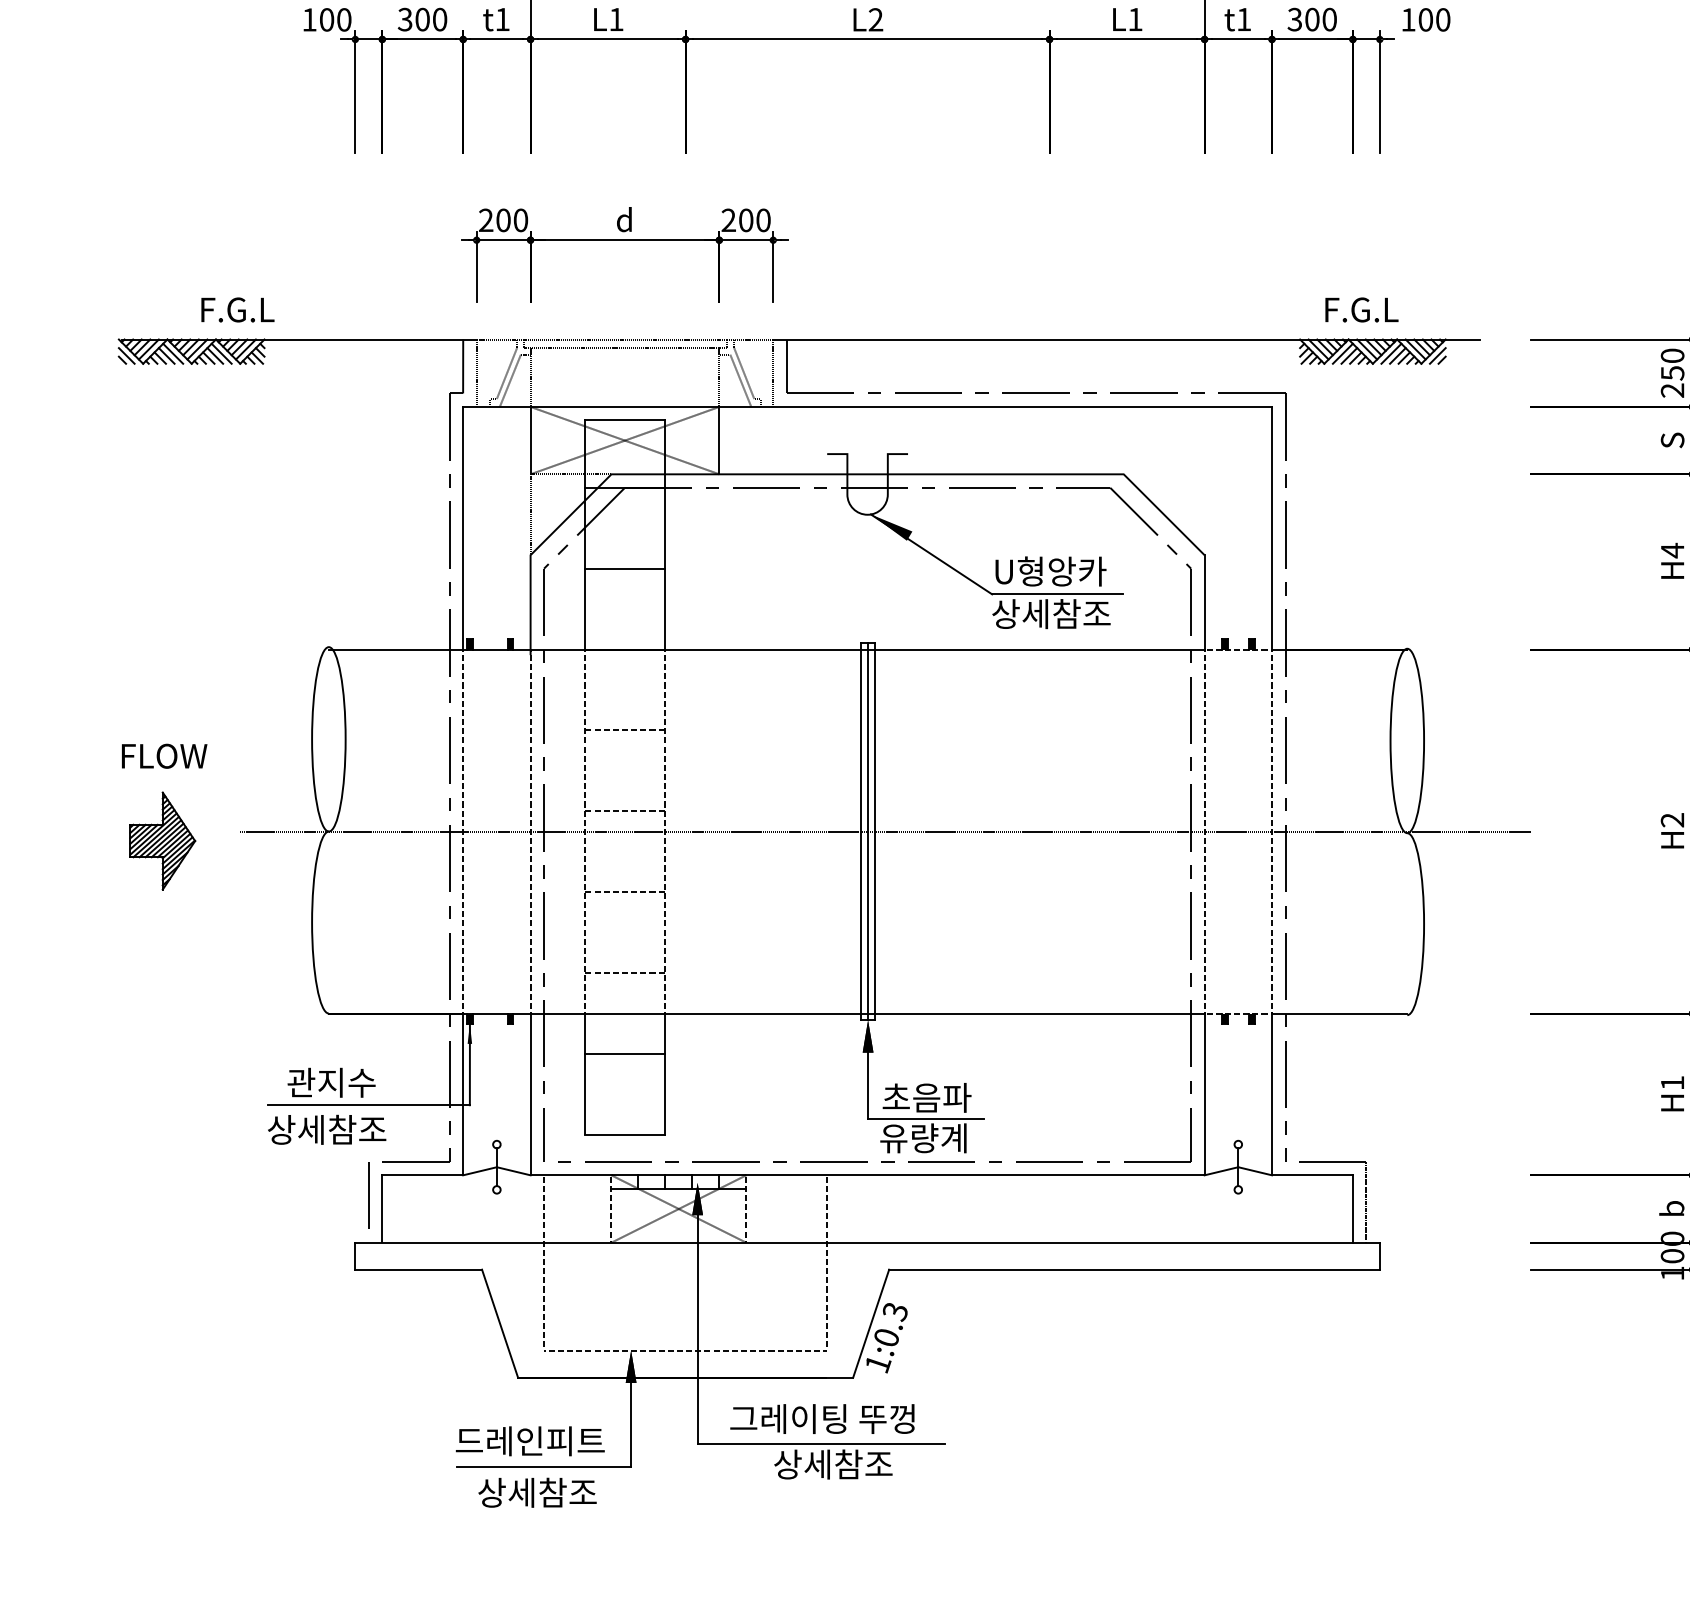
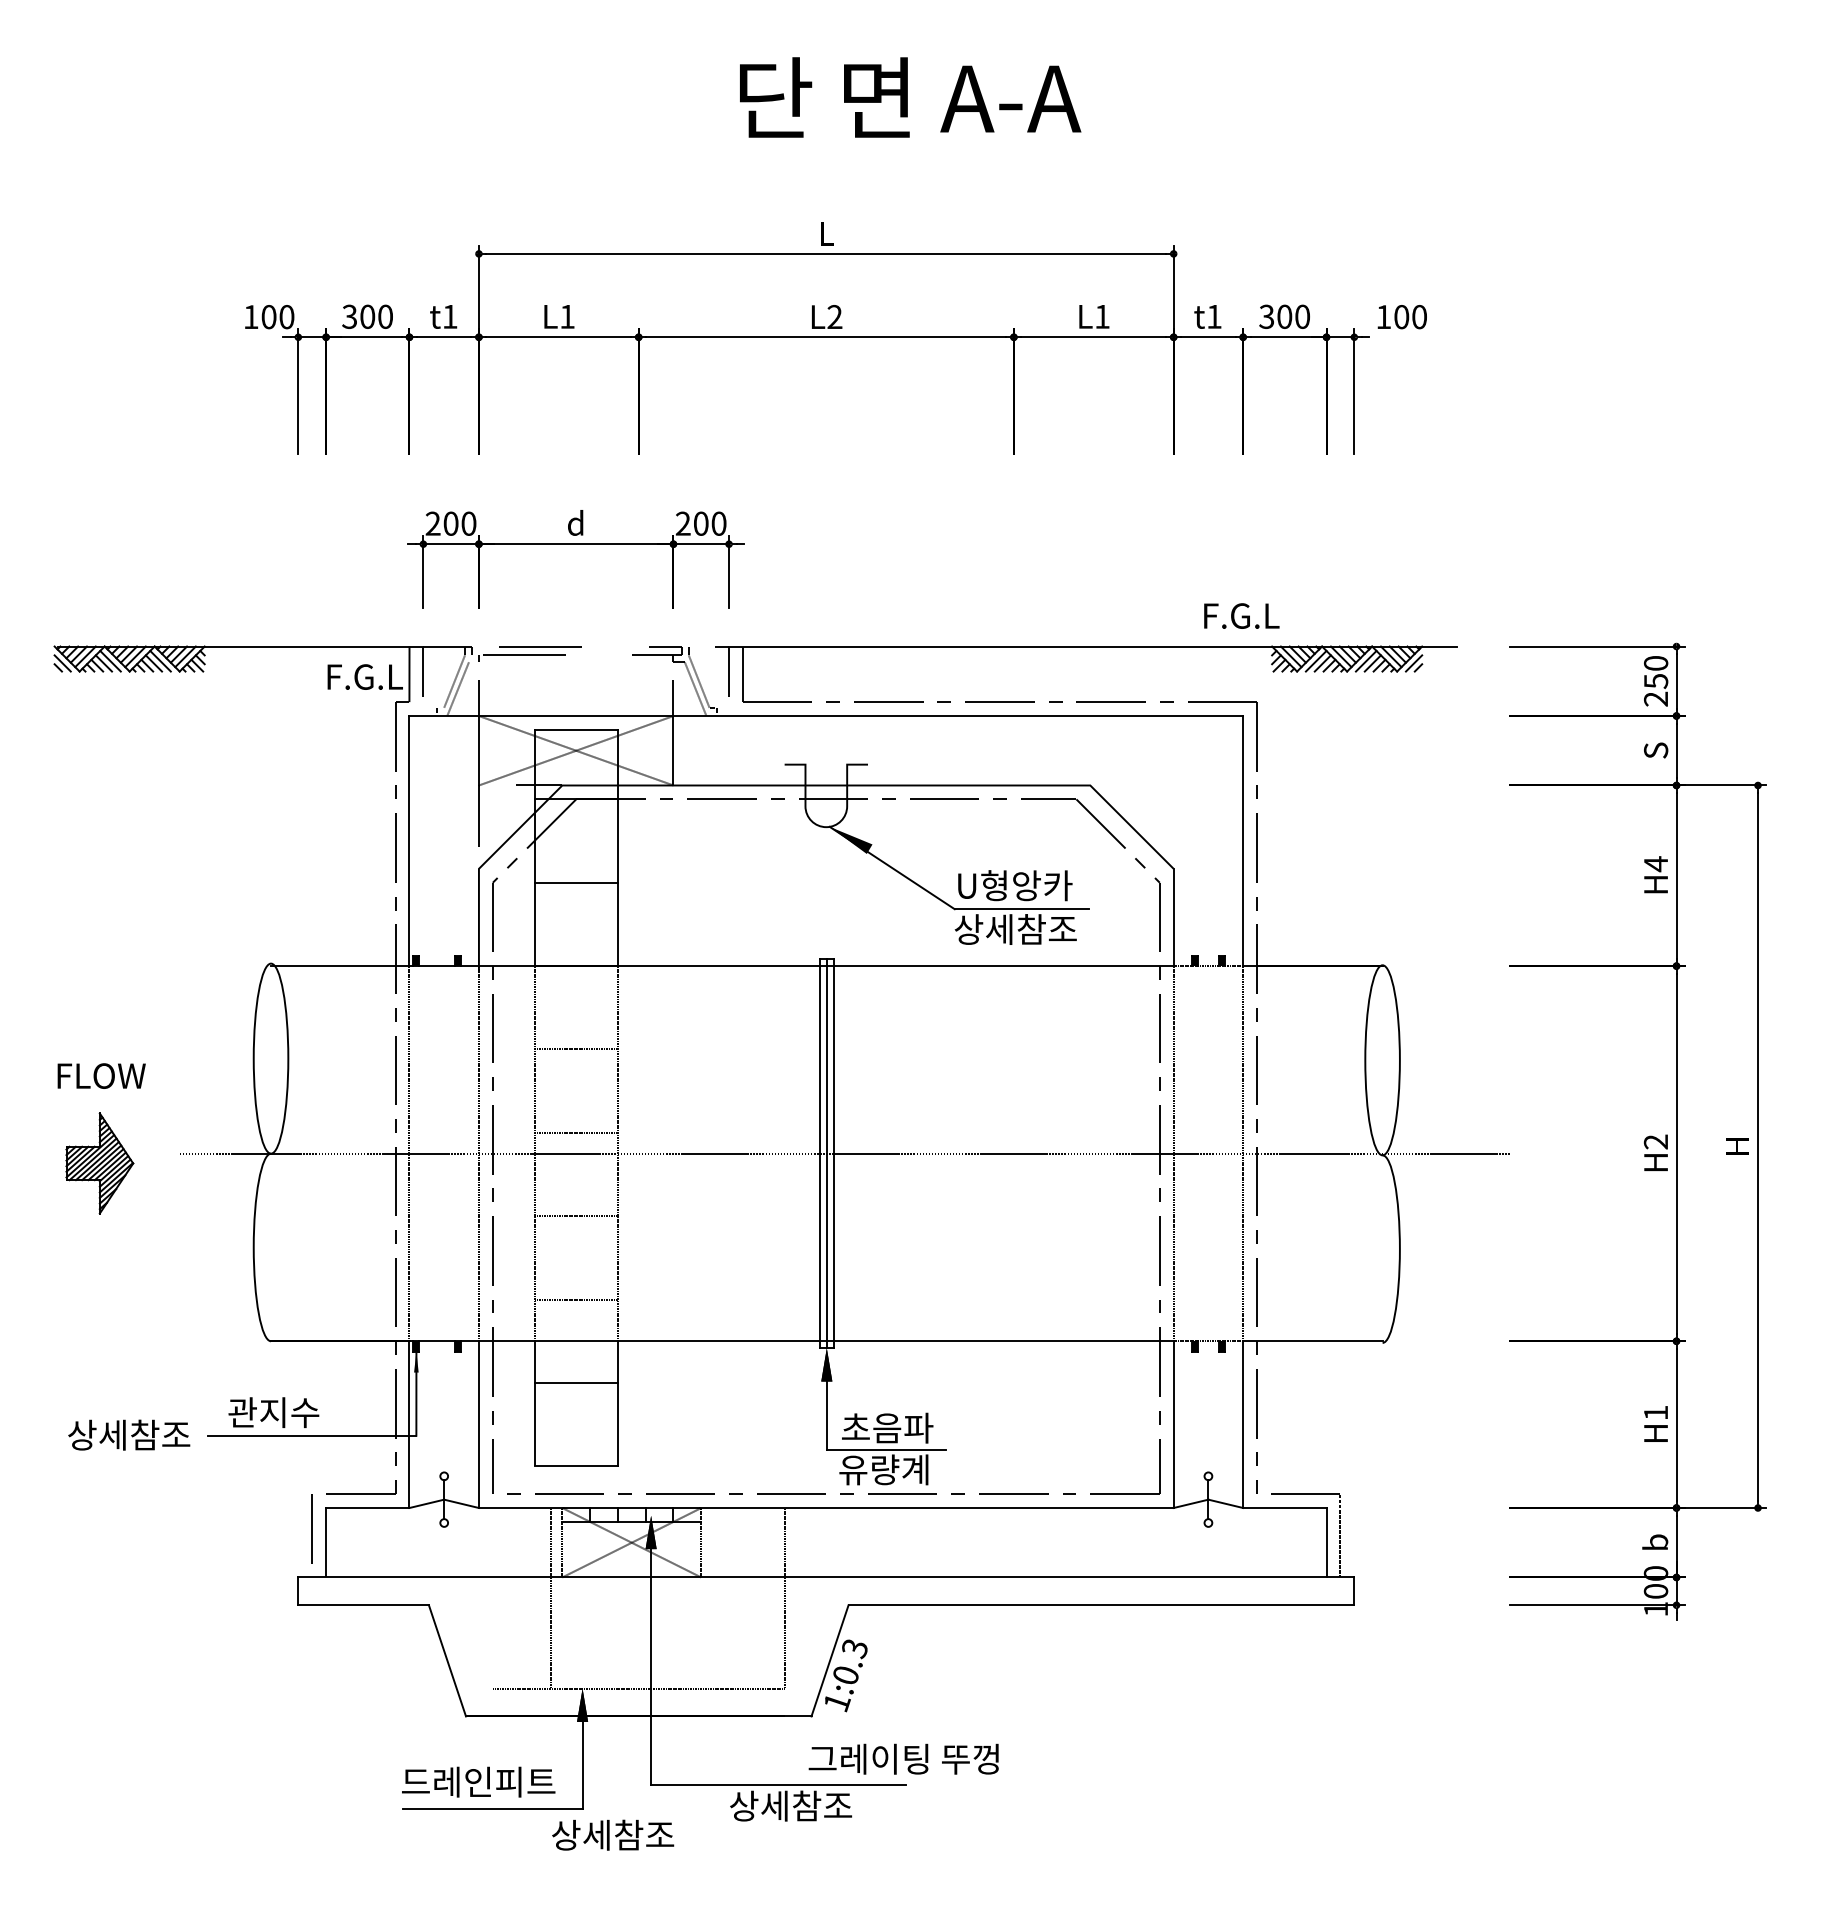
text: (237, 309) -> (364, 676), moved
text: (1361, 309) -> (1241, 615), moved
text: (327, 1129) -> (129, 1434), moved
line: (543, 1263) -> (550, 1598), moved
text: (822, 1418) -> (903, 1758), moved
text: (537, 1492) -> (613, 1834), moved

